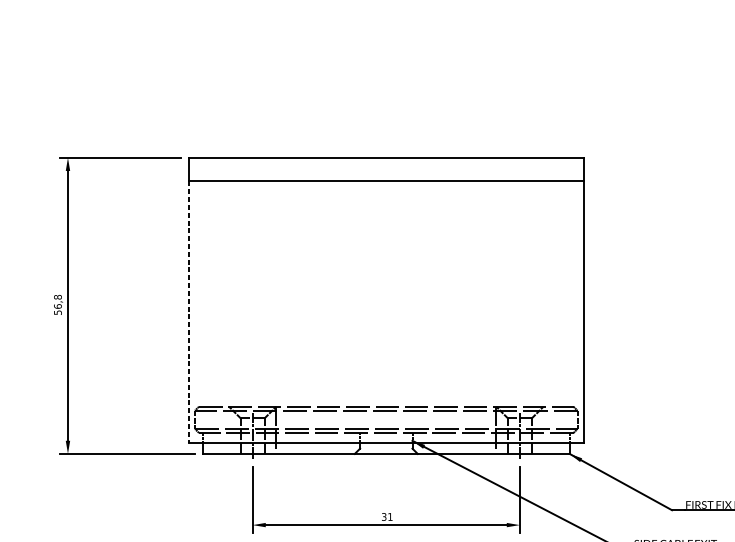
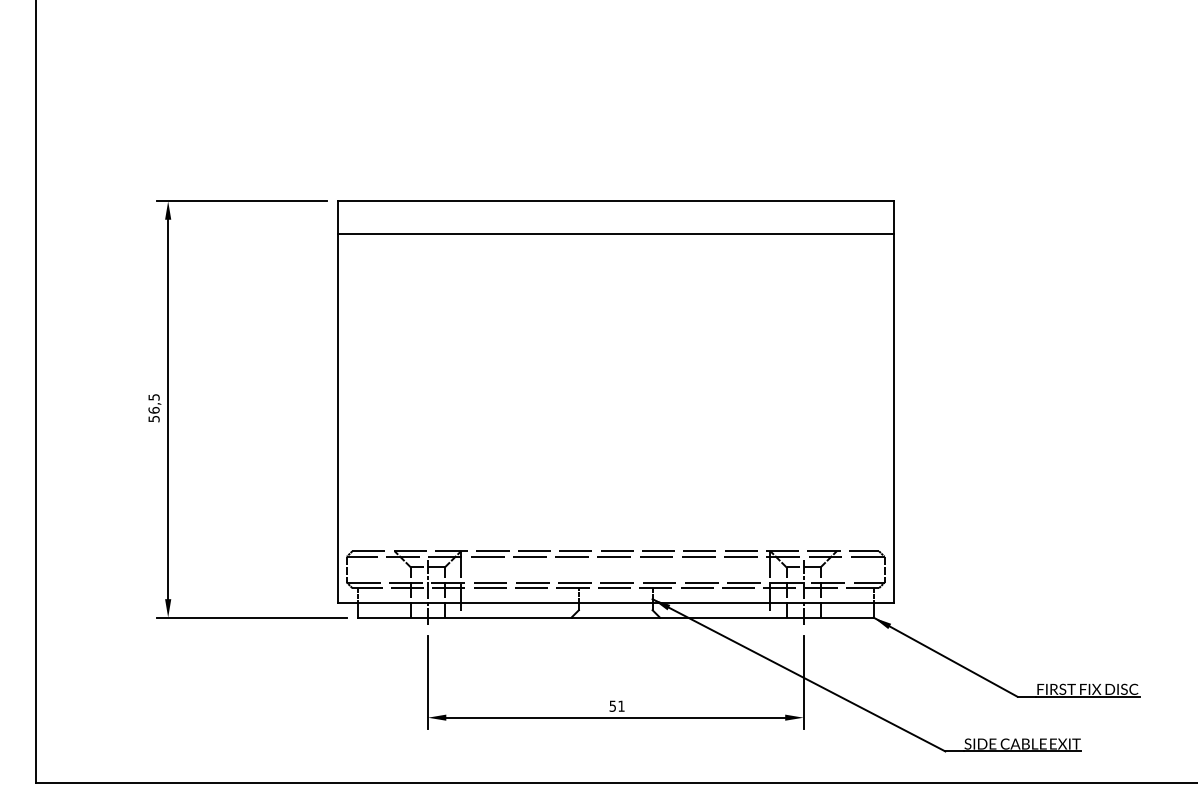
text: (57, 297) -> (153, 397), 56,8 -> 56,5
line: (188, 313) -> (337, 419), dashed -> solid
text: (383, 516) -> (612, 705), 31 -> 51

